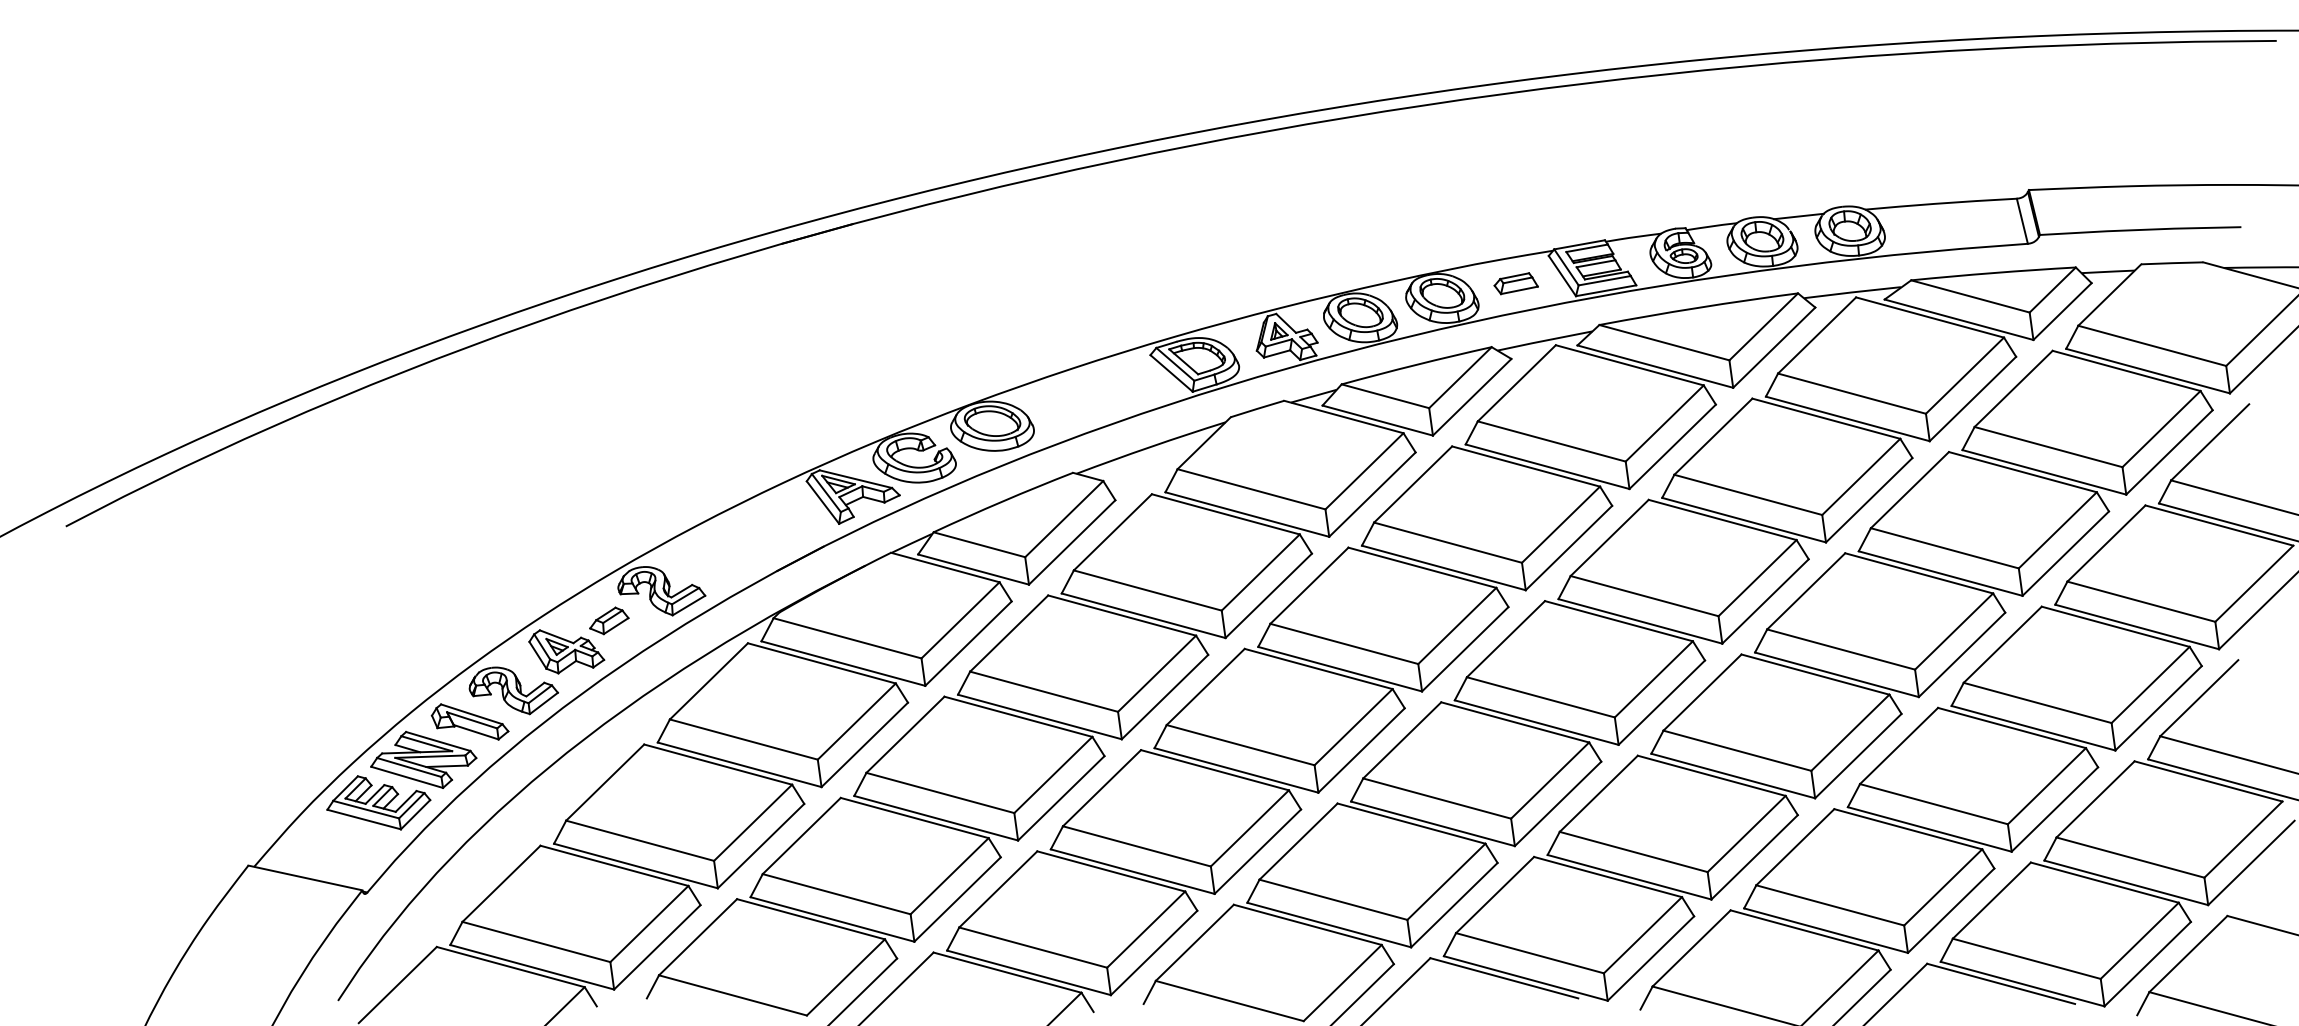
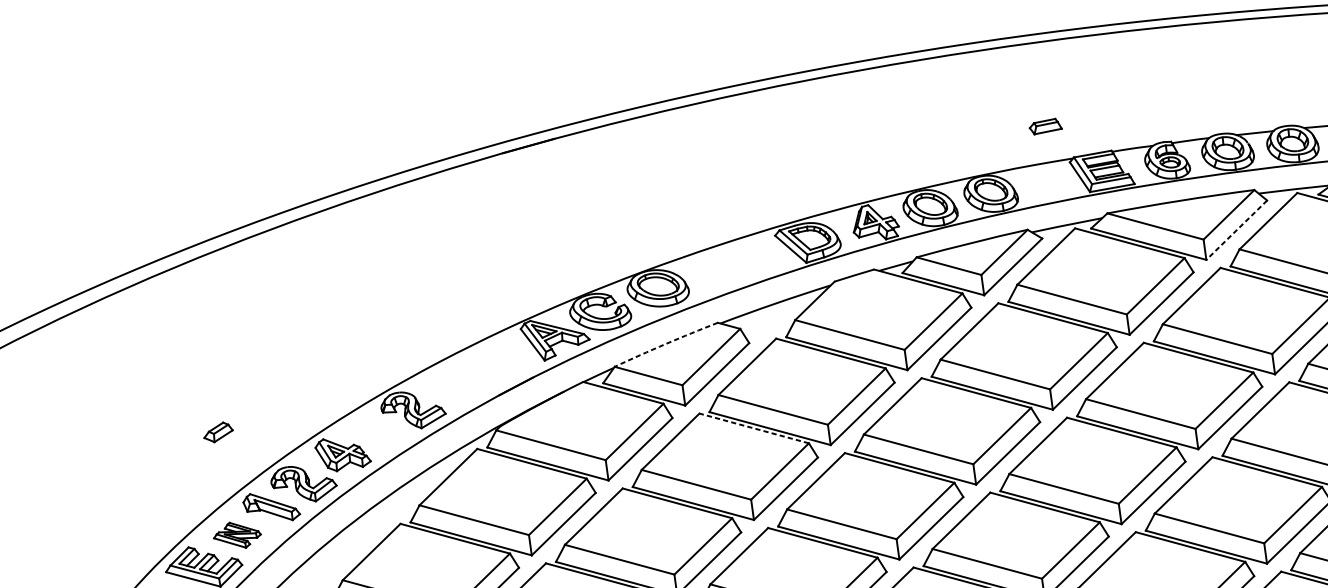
part: (1515, 283) -> (1045, 126), moved
line: (1773, 348) -> (1236, 230), solid -> dashed
arc: (1002, 501) -> (665, 344), solid -> dashed
line: (1122, 615) -> (754, 428), solid -> dashed
part: (609, 620) -> (218, 432), moved
part: (423, 759) -> (237, 534), size x0.6

